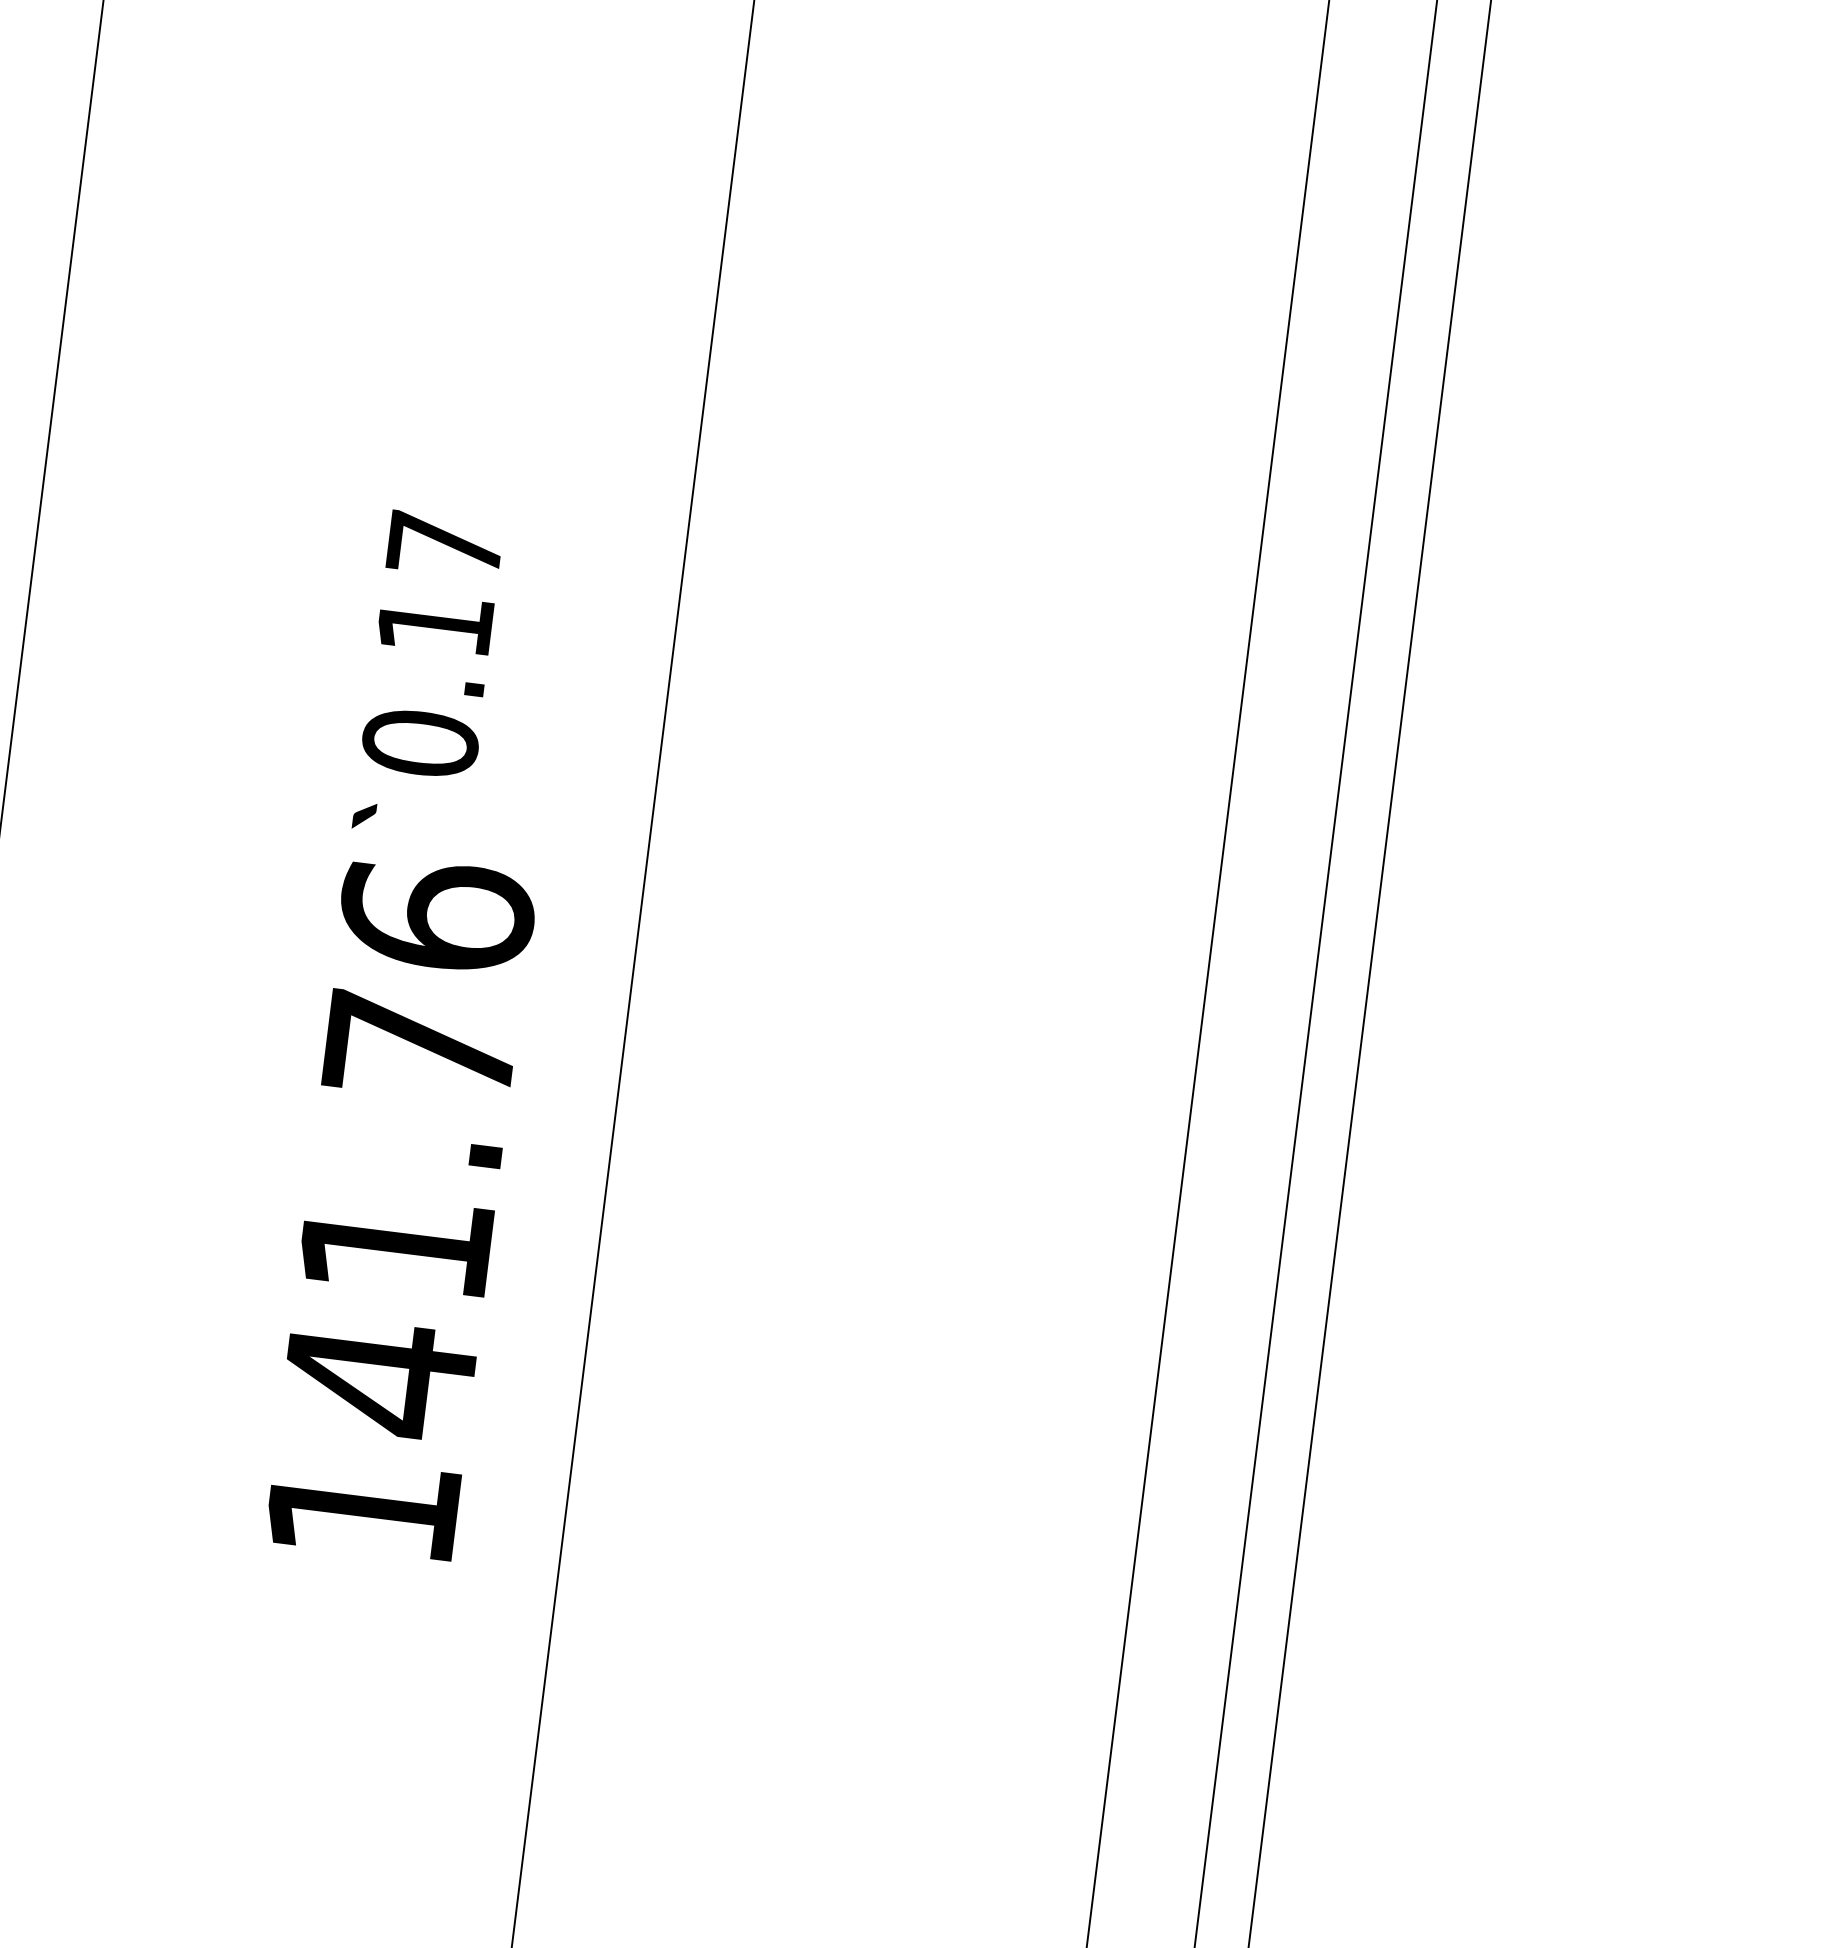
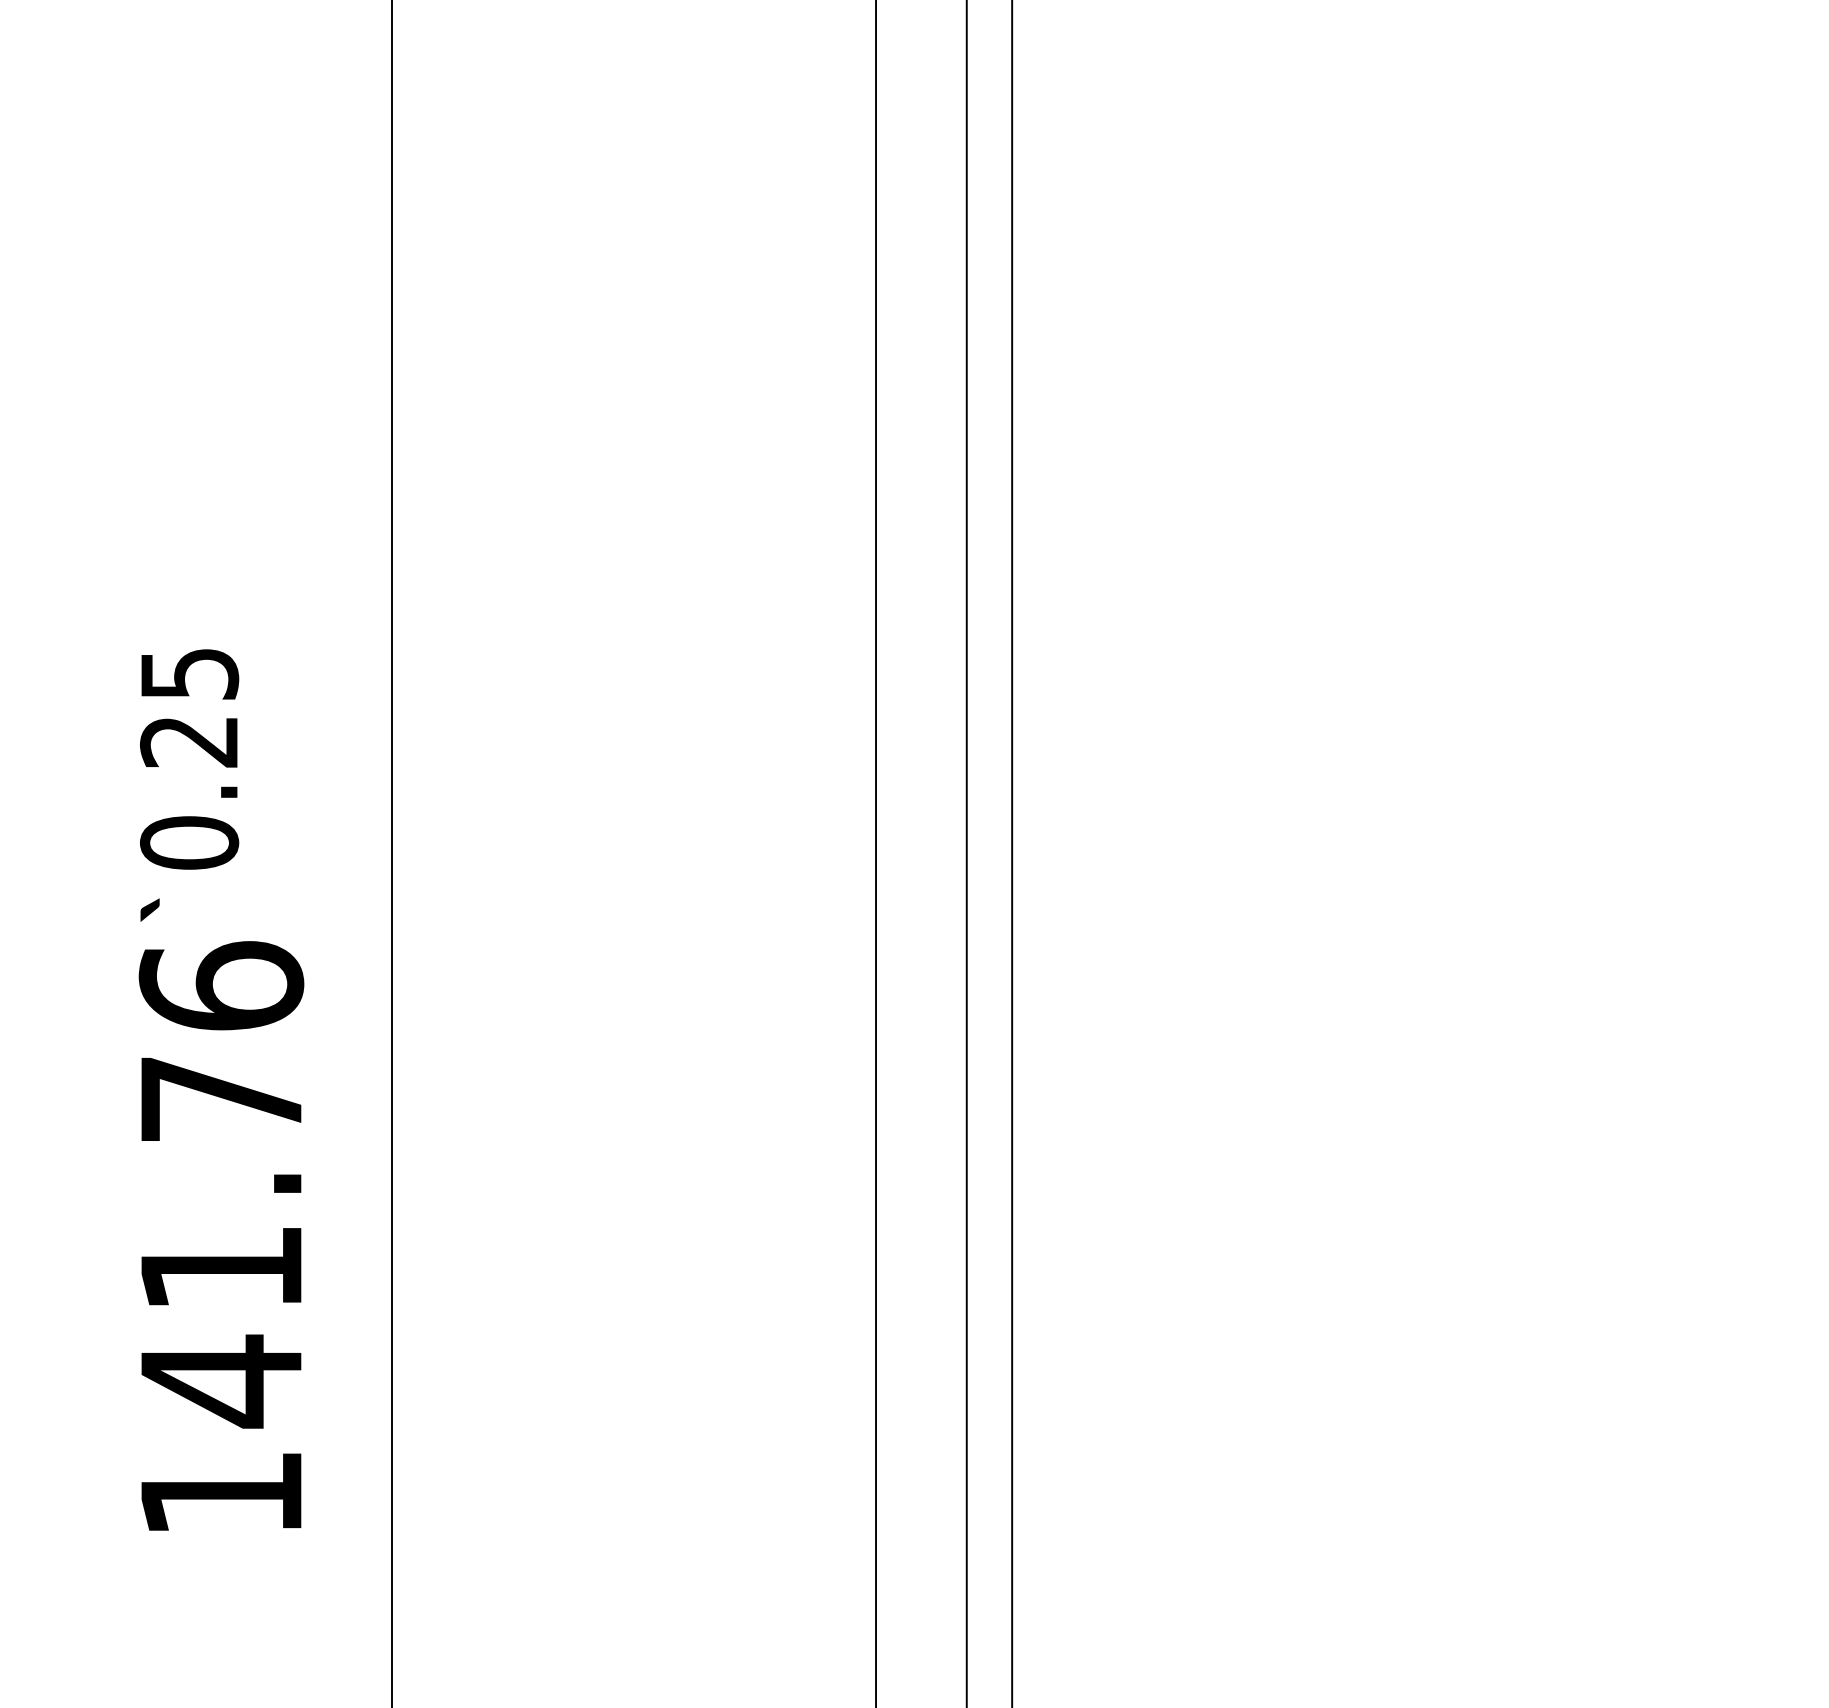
text: (440, 585) -> (189, 708), 0.17 -> 0.25

